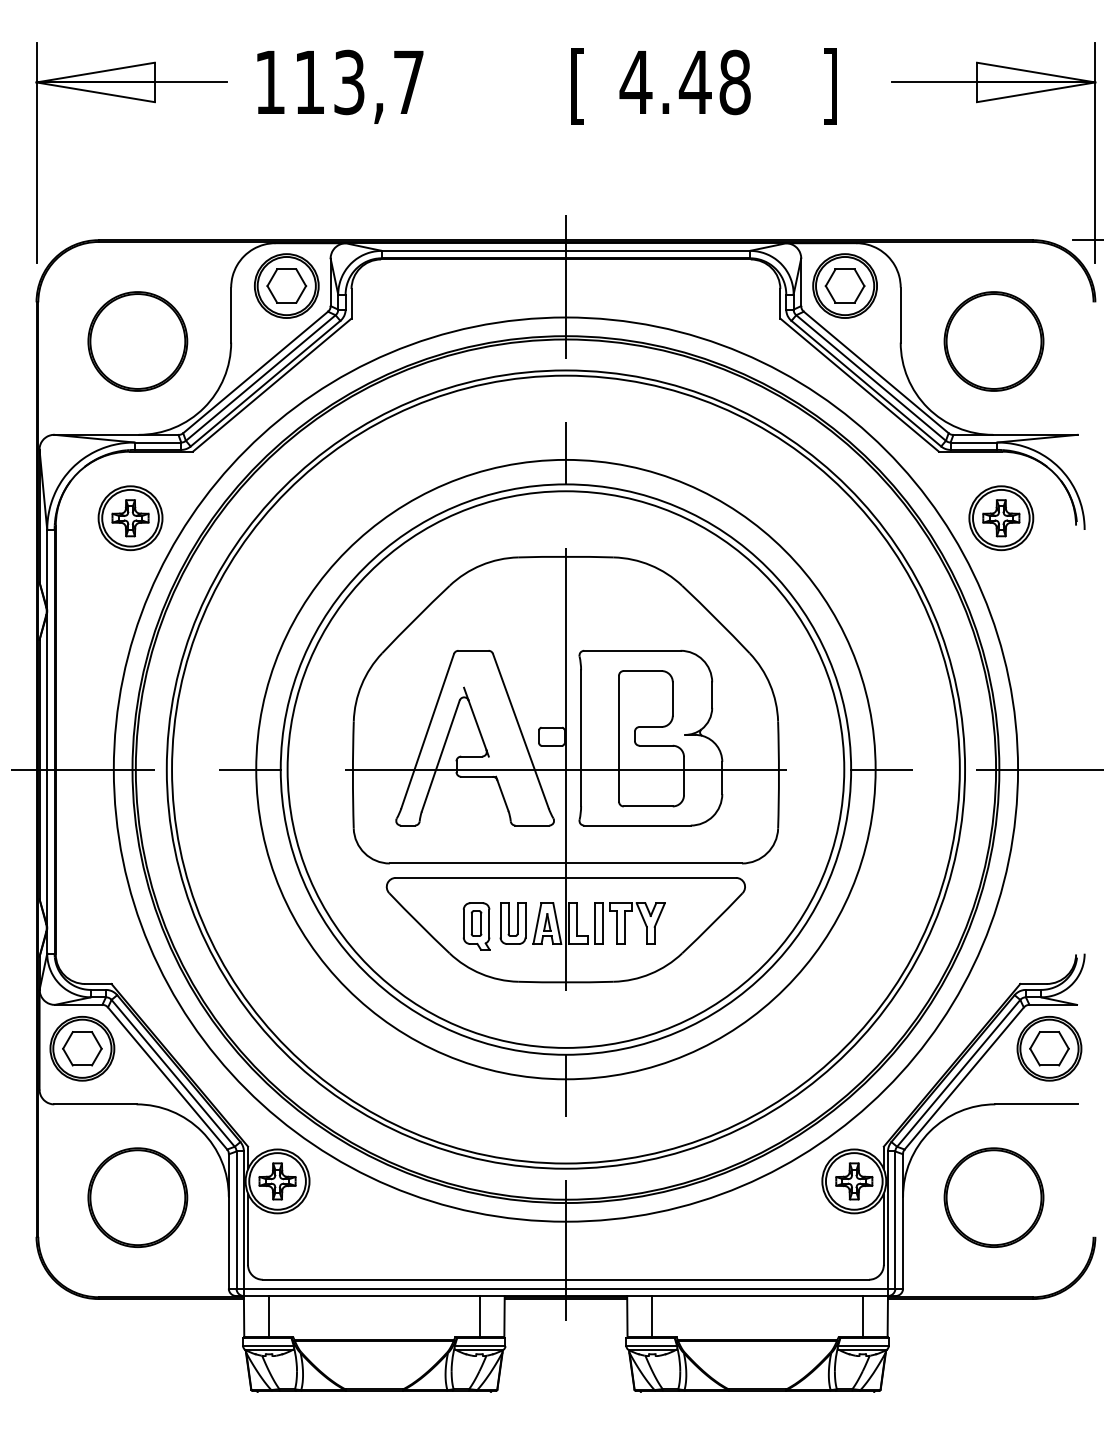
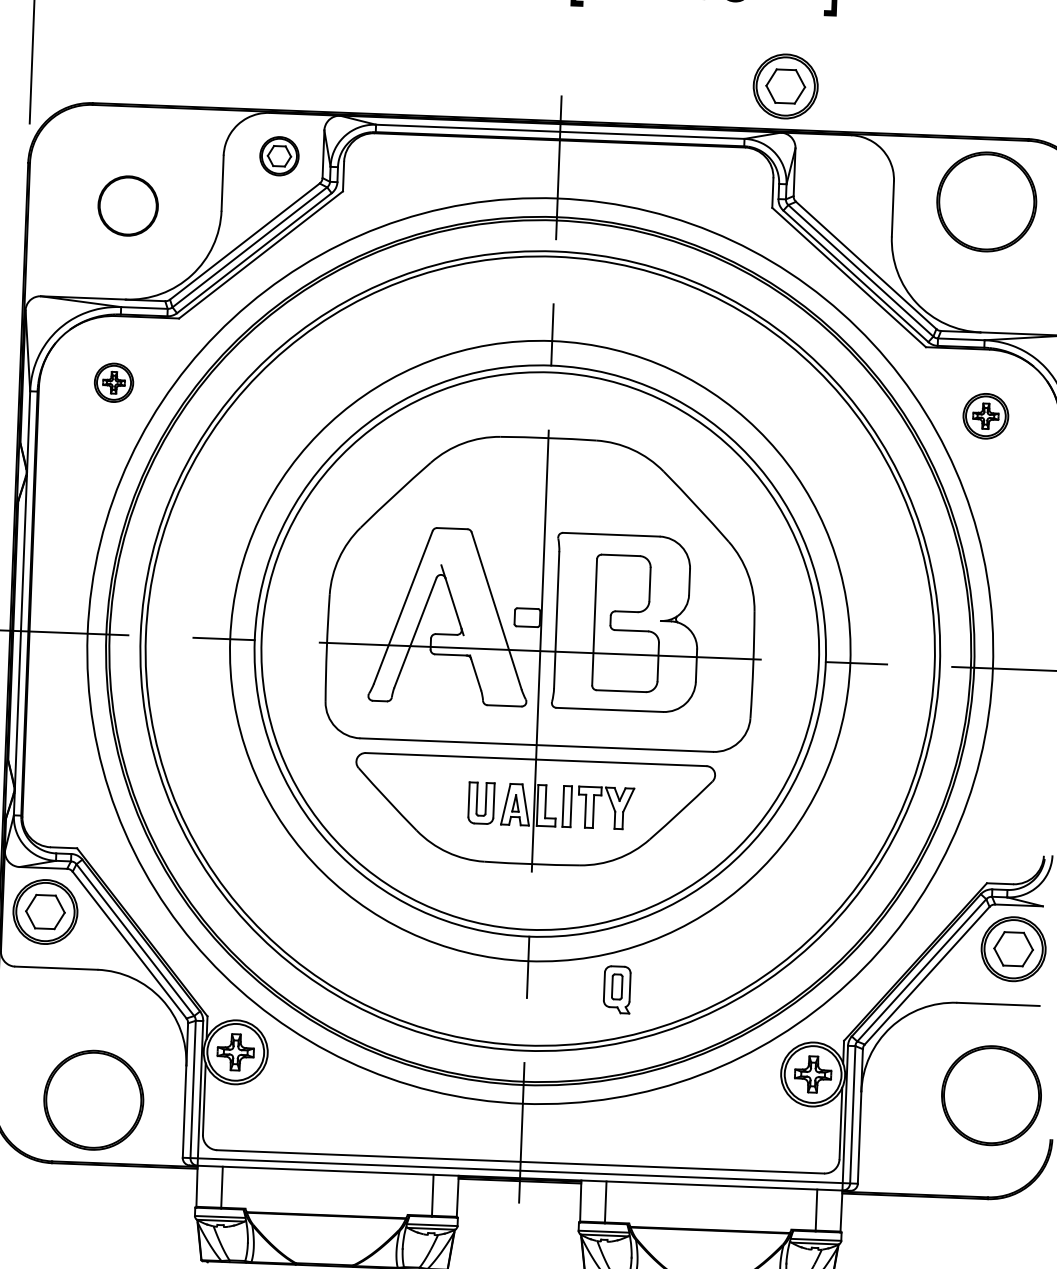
part: (286, 285) -> (279, 155), size x0.6
part: (844, 285) -> (785, 85), moved
part: (137, 341) -> (127, 206), size x0.6
part: (993, 341) -> (986, 201), moved
part: (130, 518) -> (113, 382), size x0.6
part: (1001, 518) -> (986, 416), size x0.7
part: (476, 926) -> (617, 989), moved
part: (137, 1197) -> (93, 1100), moved
part: (993, 1197) -> (991, 1095), moved

